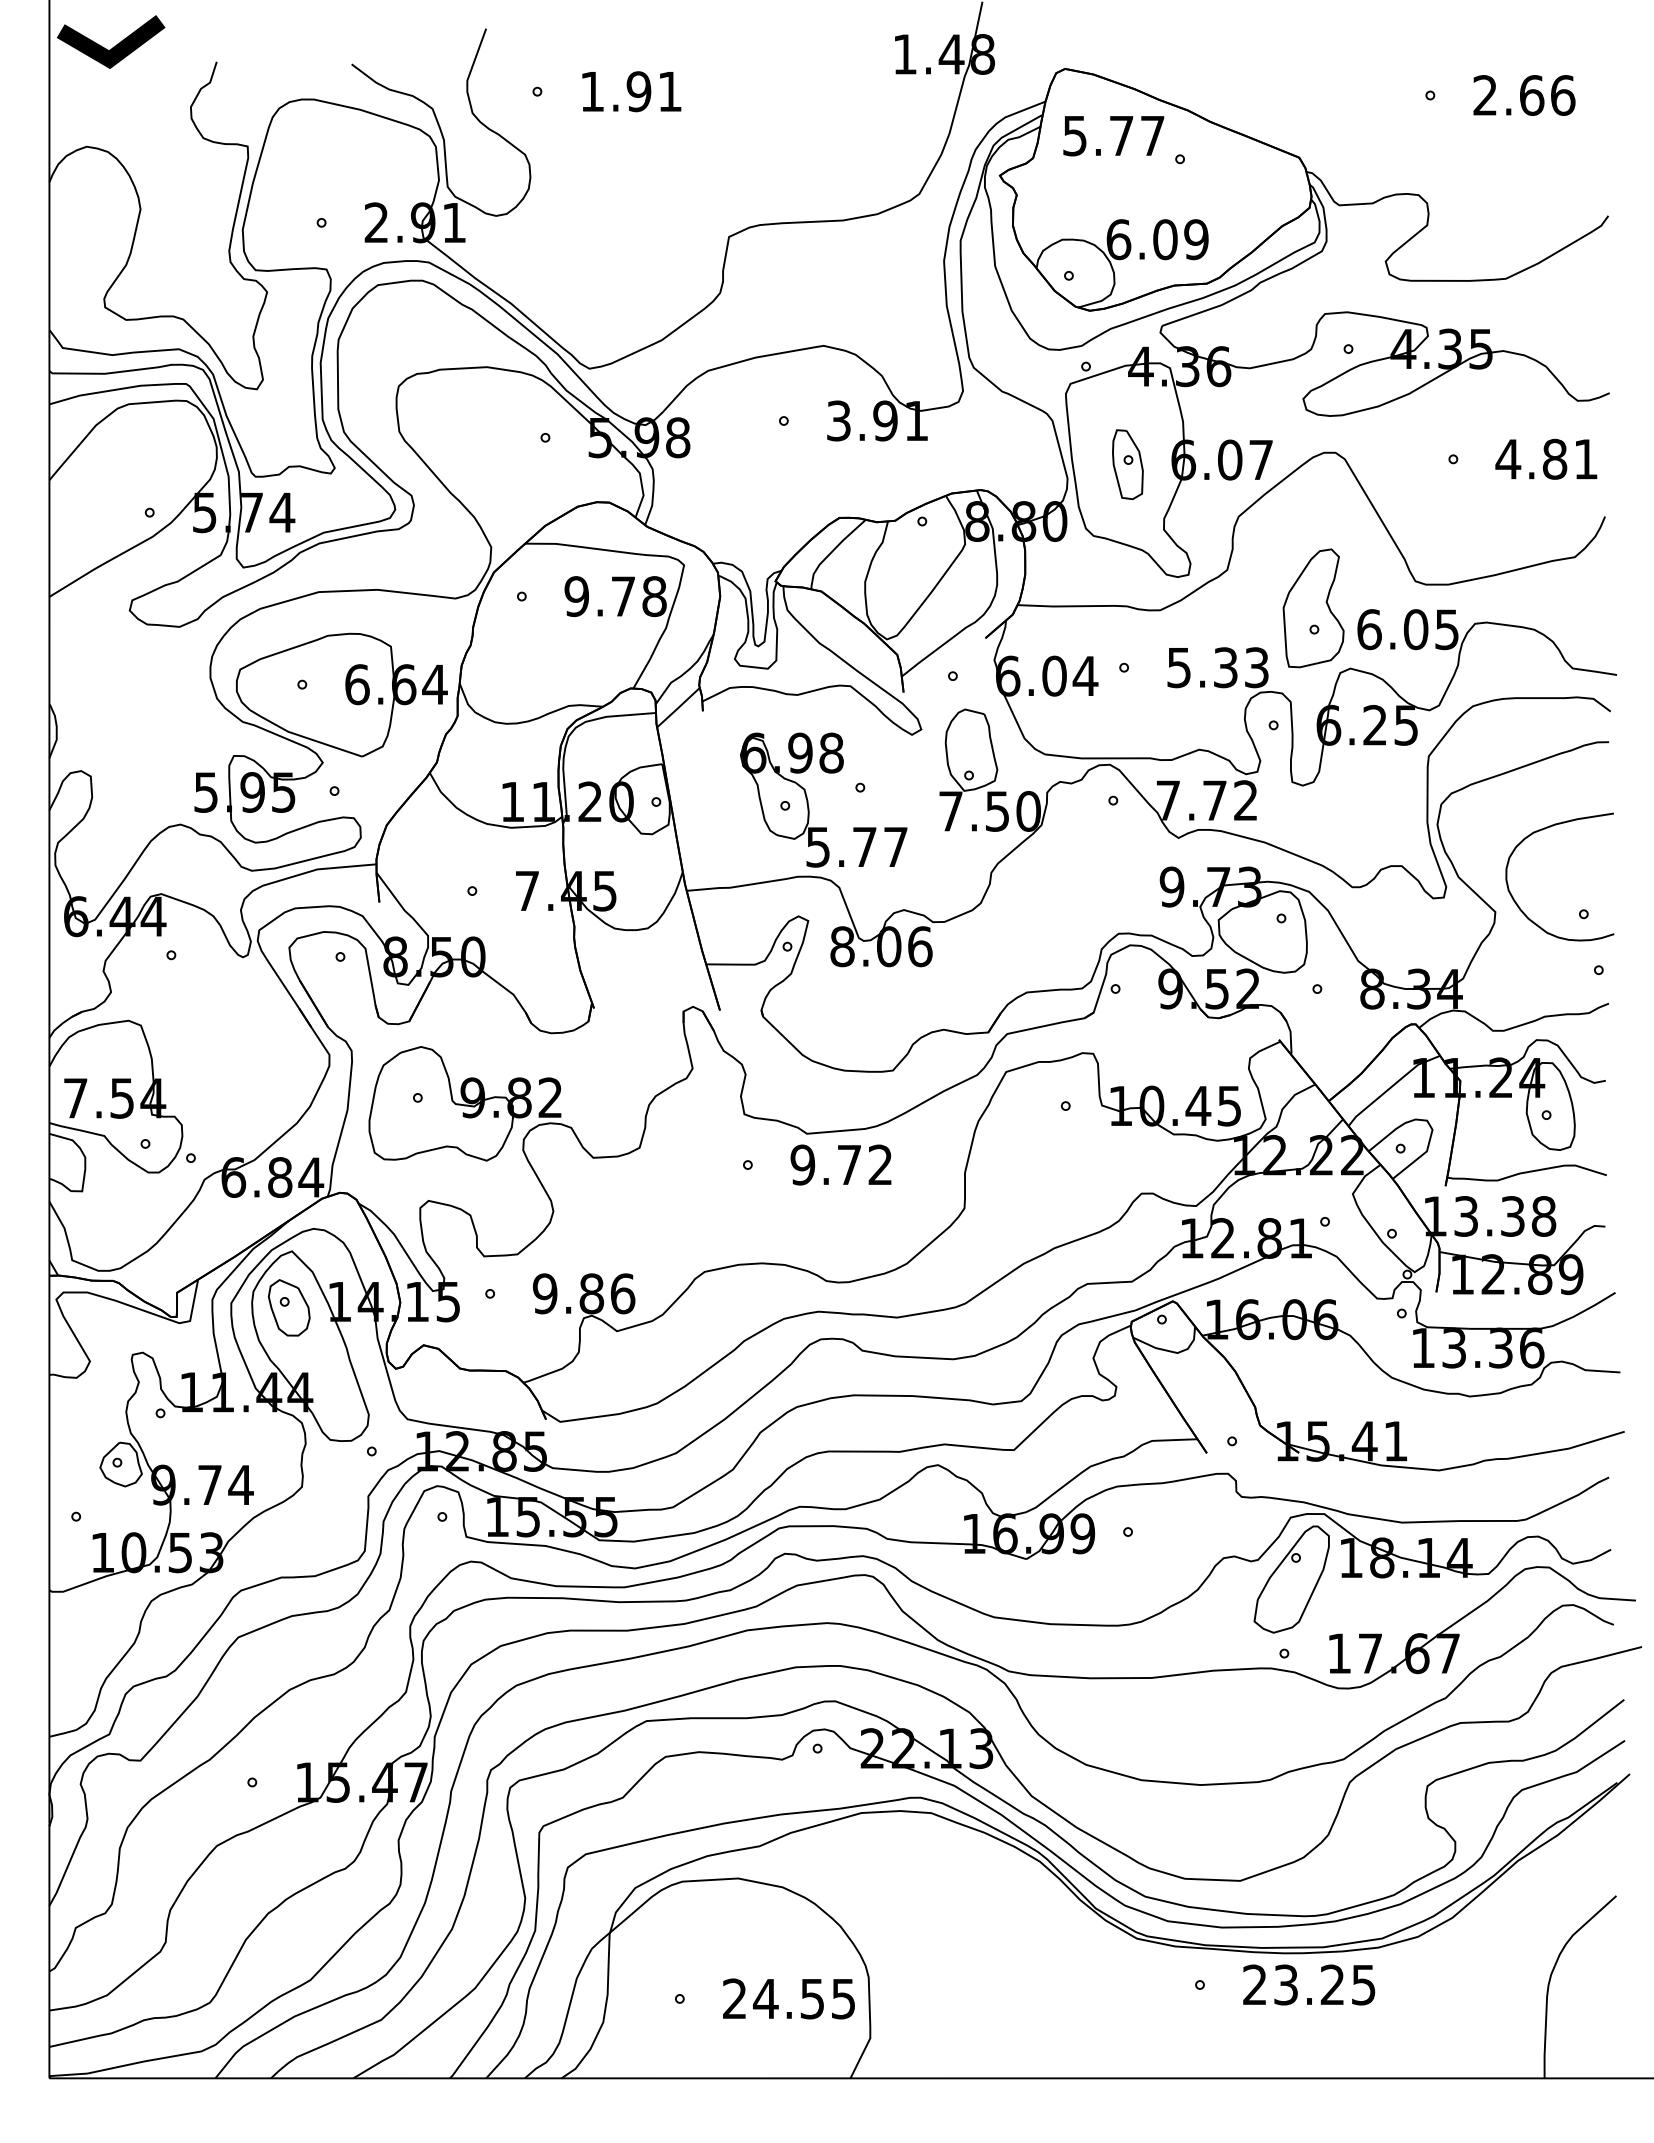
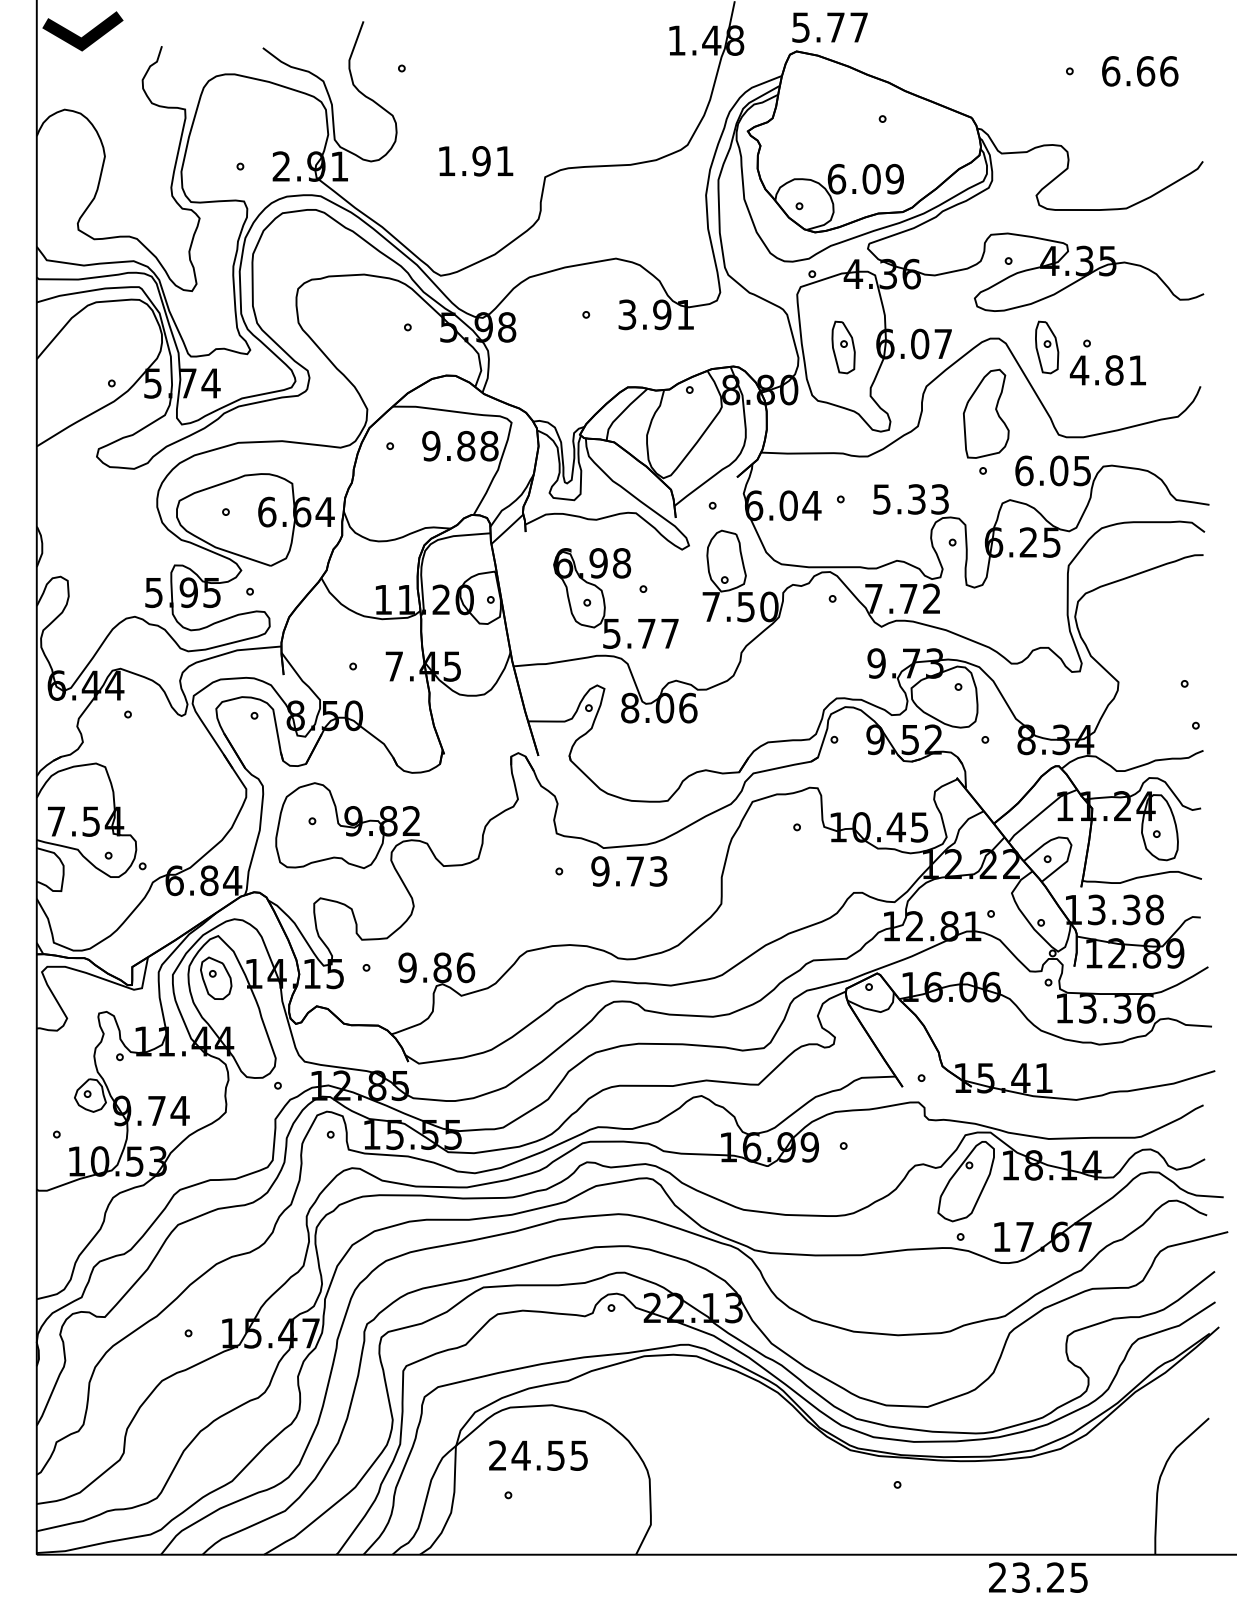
text: (631, 91) -> (475, 161), moved
text: (1485, 95) -> (1111, 71), 2.66 -> 6.66
text: (1113, 136) -> (829, 27), moved
text: (1546, 458) -> (1108, 369), moved
part: (1399, 464) -> (1046, 347), added
text: (623, 596) -> (466, 446), 9.78 -> 9.88
part: (1313, 608) -> (986, 413), moved
curve: (1545, 829) -> (1156, 620), removed
text: (880, 1164) -> (658, 871), 9.72 -> 9.73
text: (1309, 1984) -> (1038, 1577), moved
text: (788, 1998) -> (538, 1455), moved

